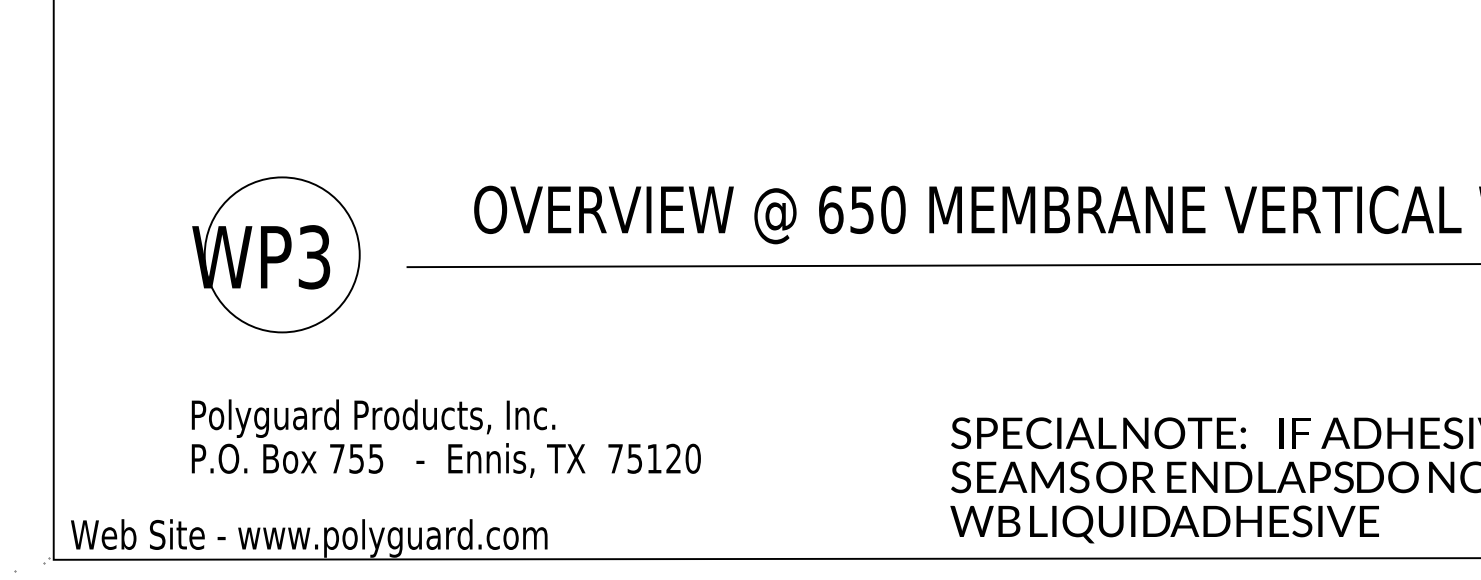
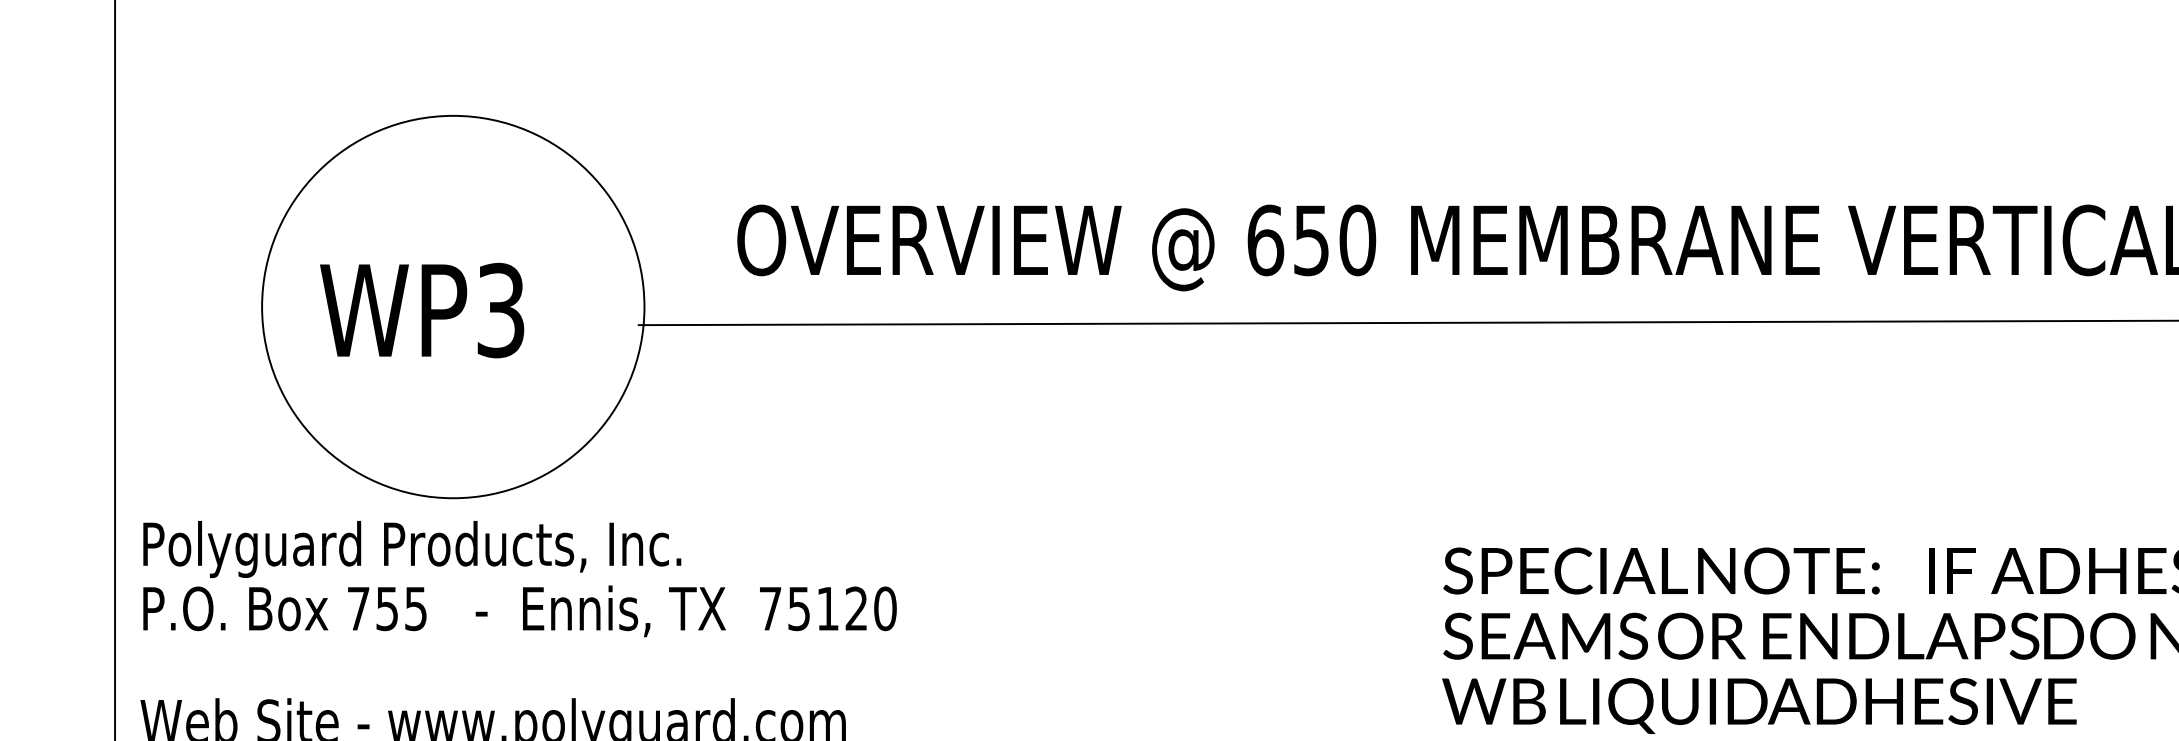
circle: (282, 254) -> (453, 306), size x1.67
text: (445, 438) -> (518, 578), moved

